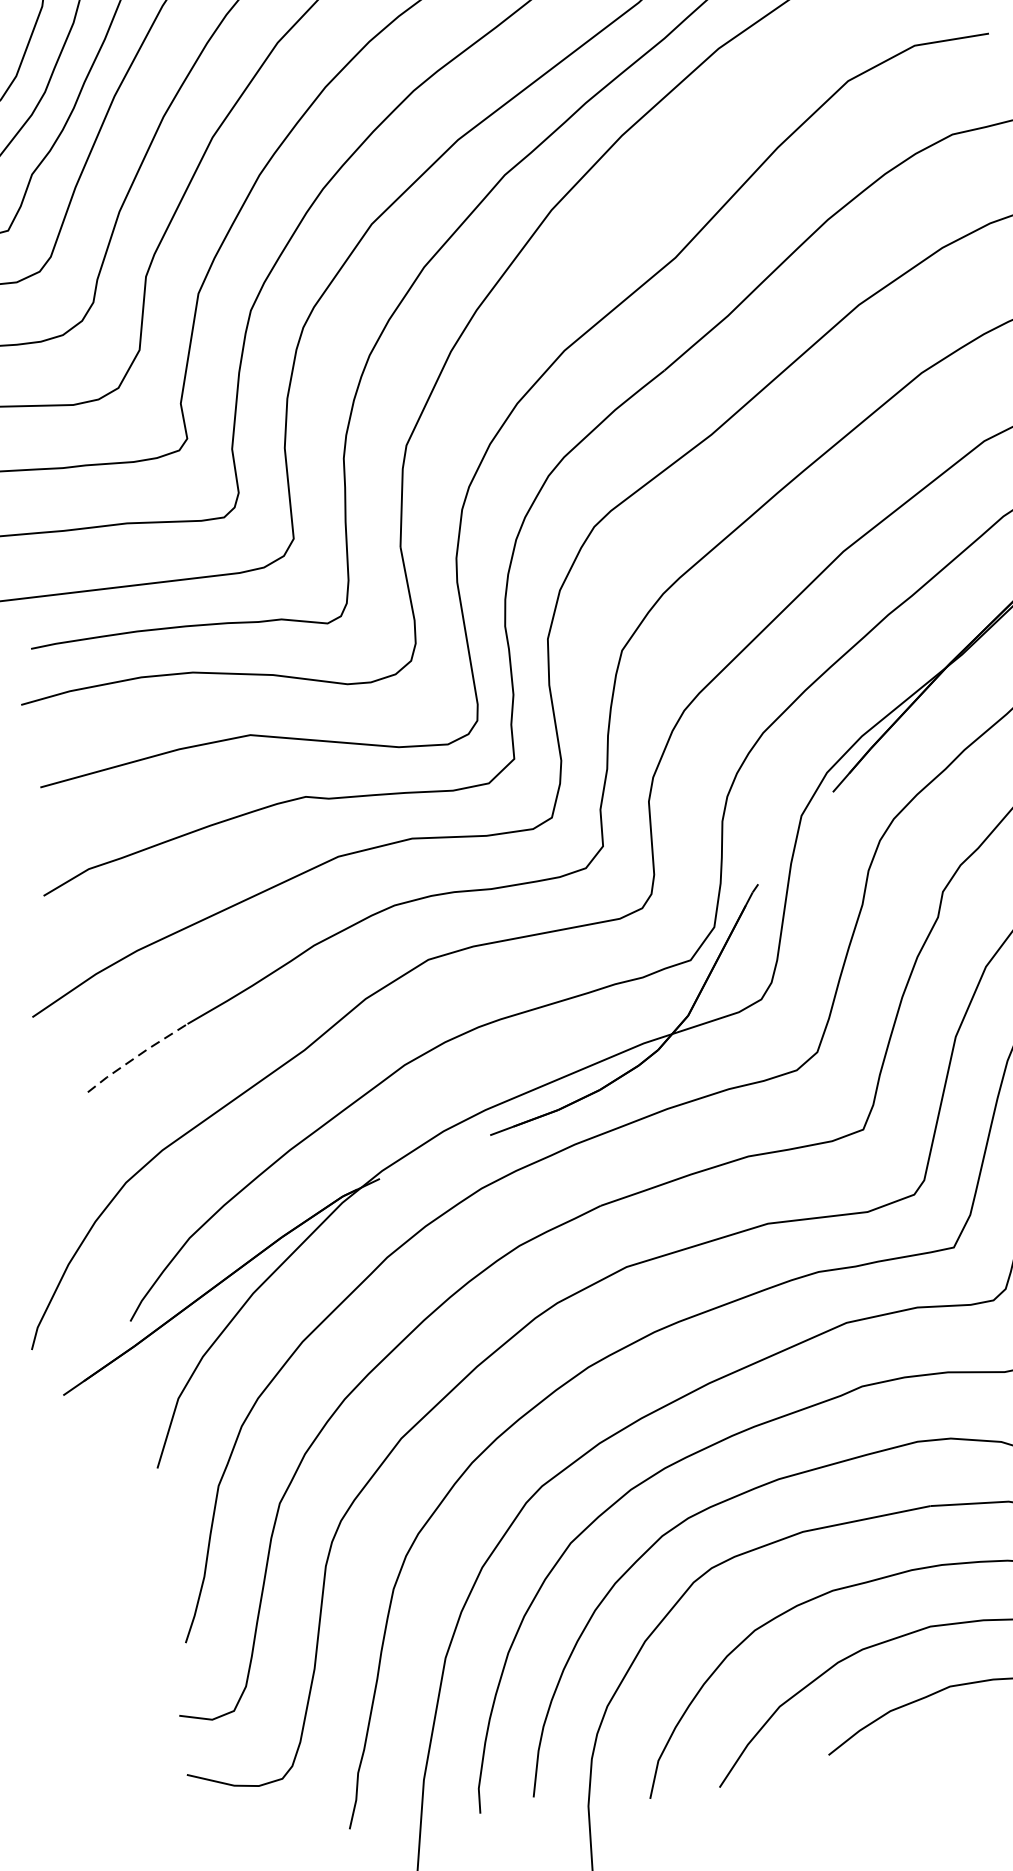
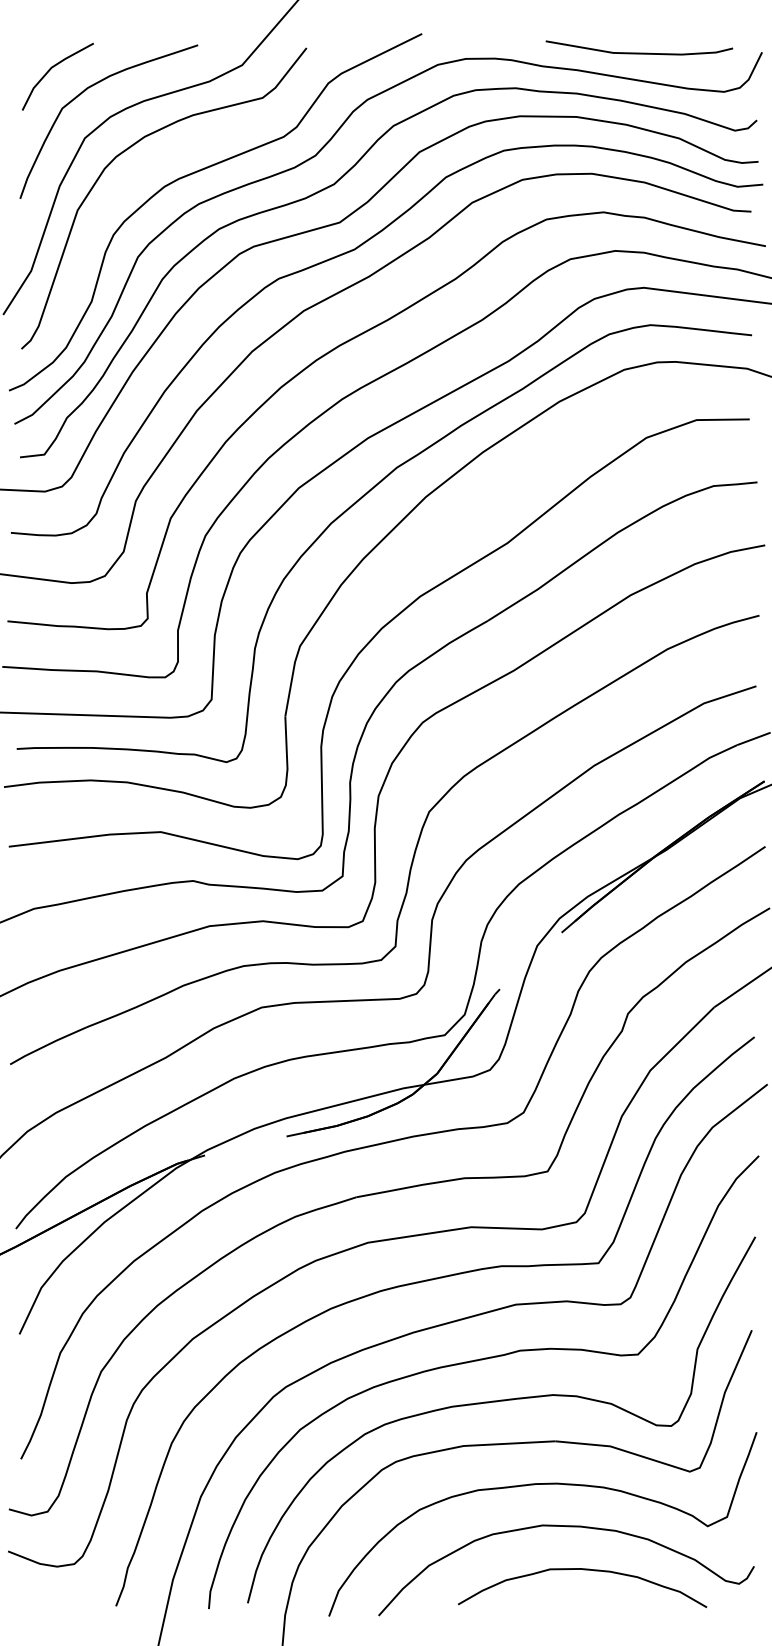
line: (135, 1056) -> (47, 1044), dashed -> solid

